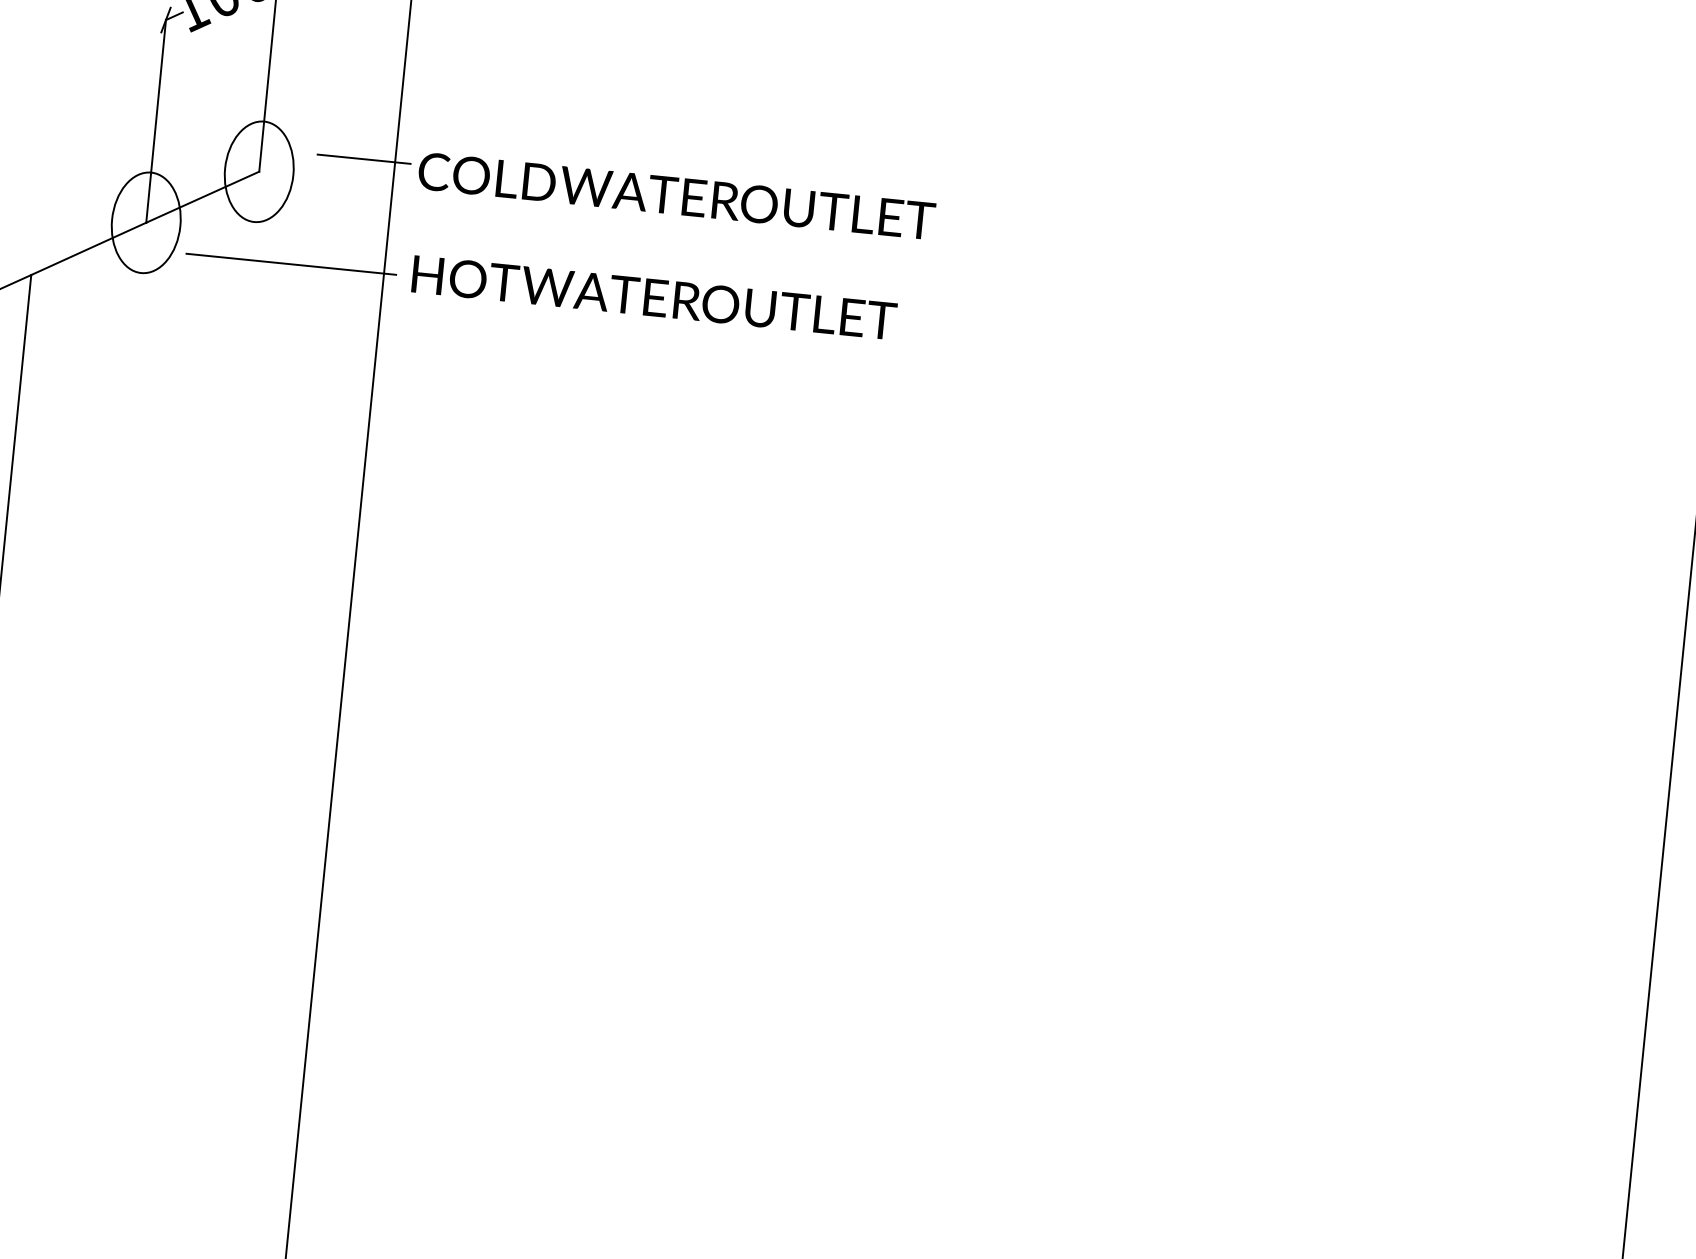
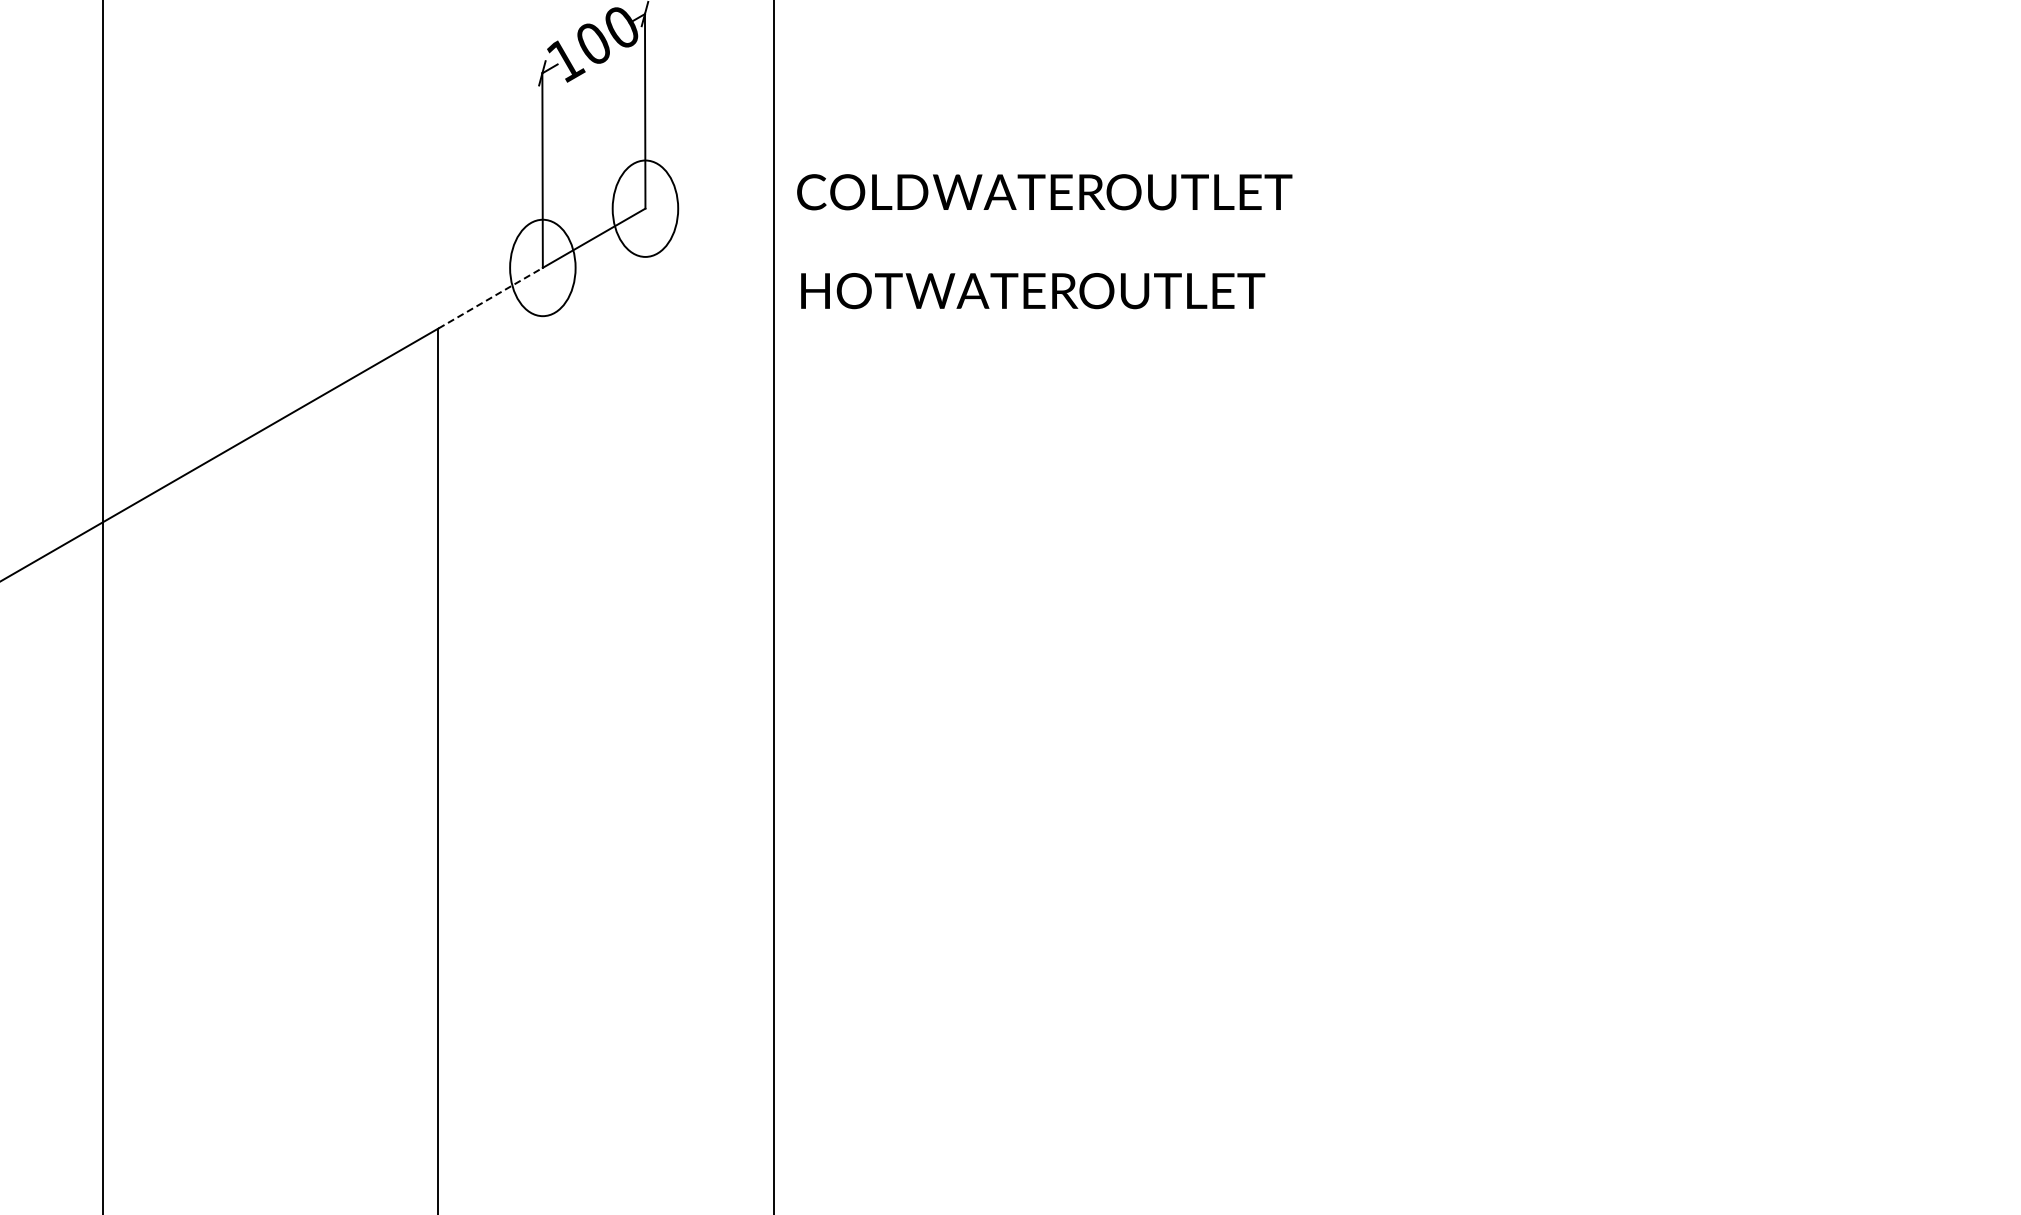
line: (363, 158) -> (743, 186), removed
line: (89, 248) -> (491, 297), solid -> dashed
line: (291, 264) -> (684, 293), removed

